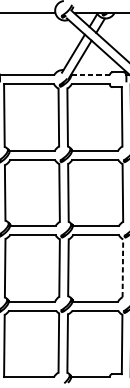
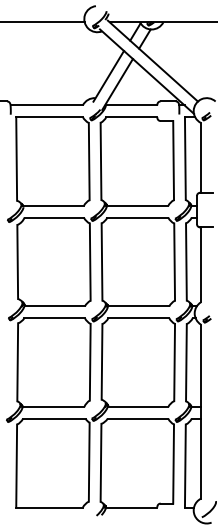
line: (90, 75) -> (131, 105), dashed -> solid
line: (122, 268) -> (174, 362), dashed -> solid

